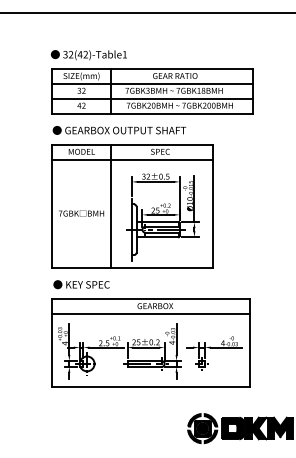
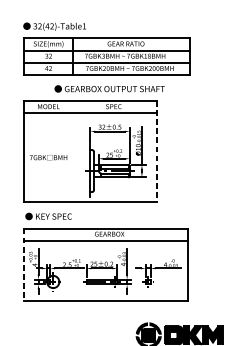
text: (119, 130) -> (109, 89), moved
line: (111, 206) -> (73, 151), removed
line: (213, 206) -> (157, 151), solid -> dashed
line: (51, 343) -> (23, 265), solid -> dashed

